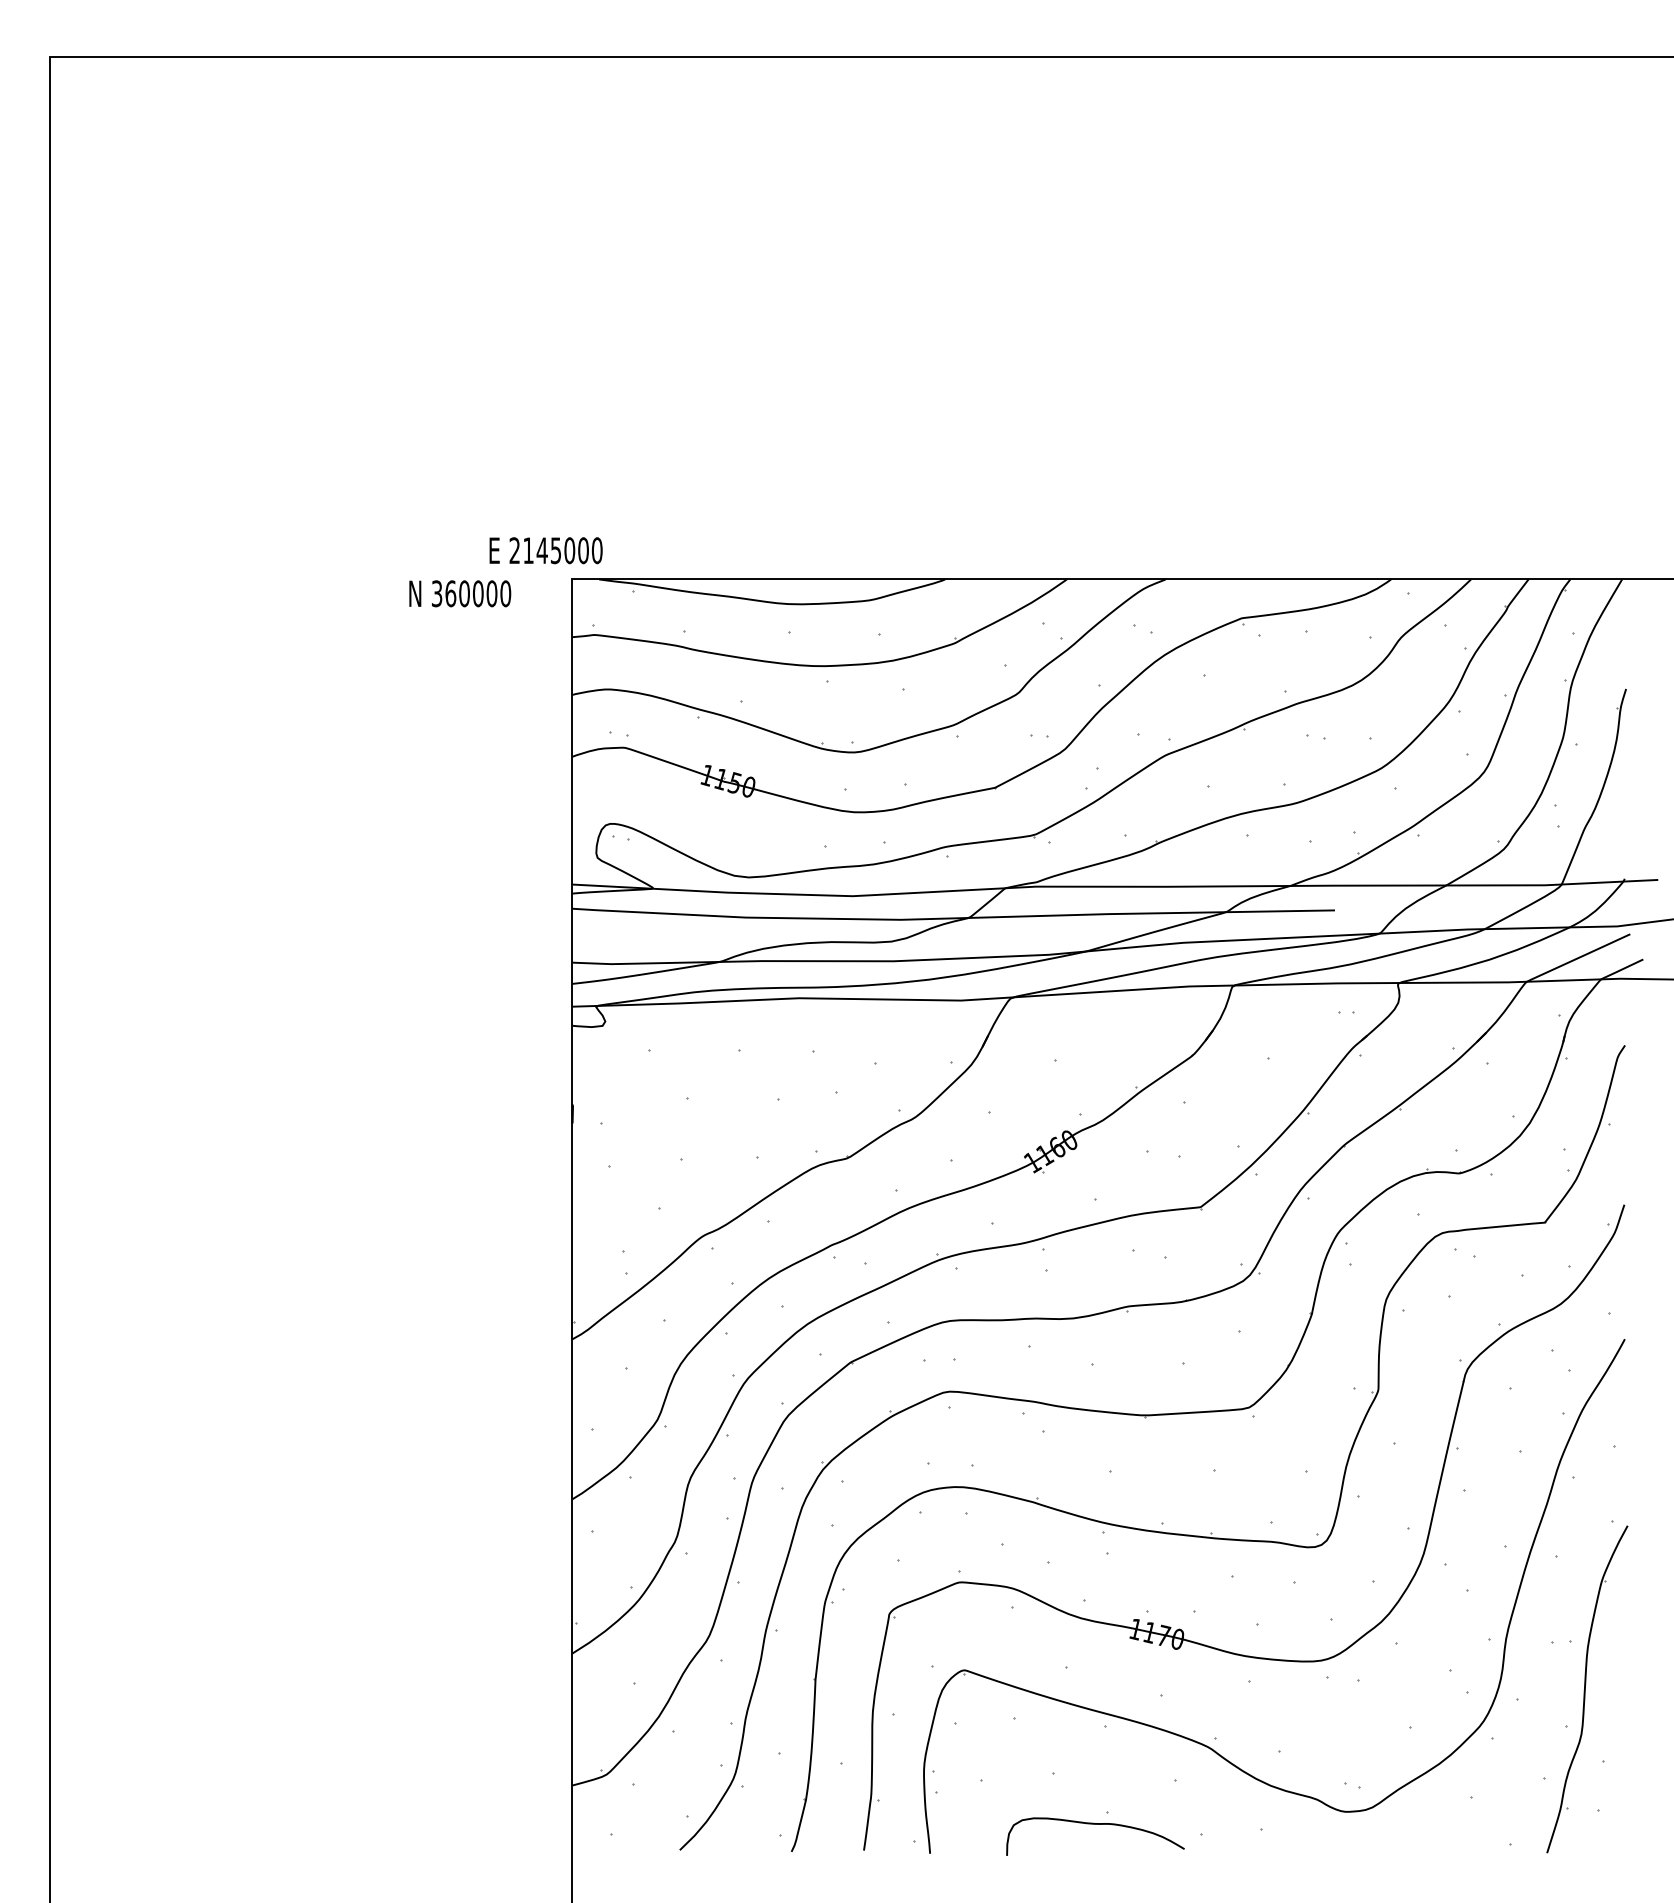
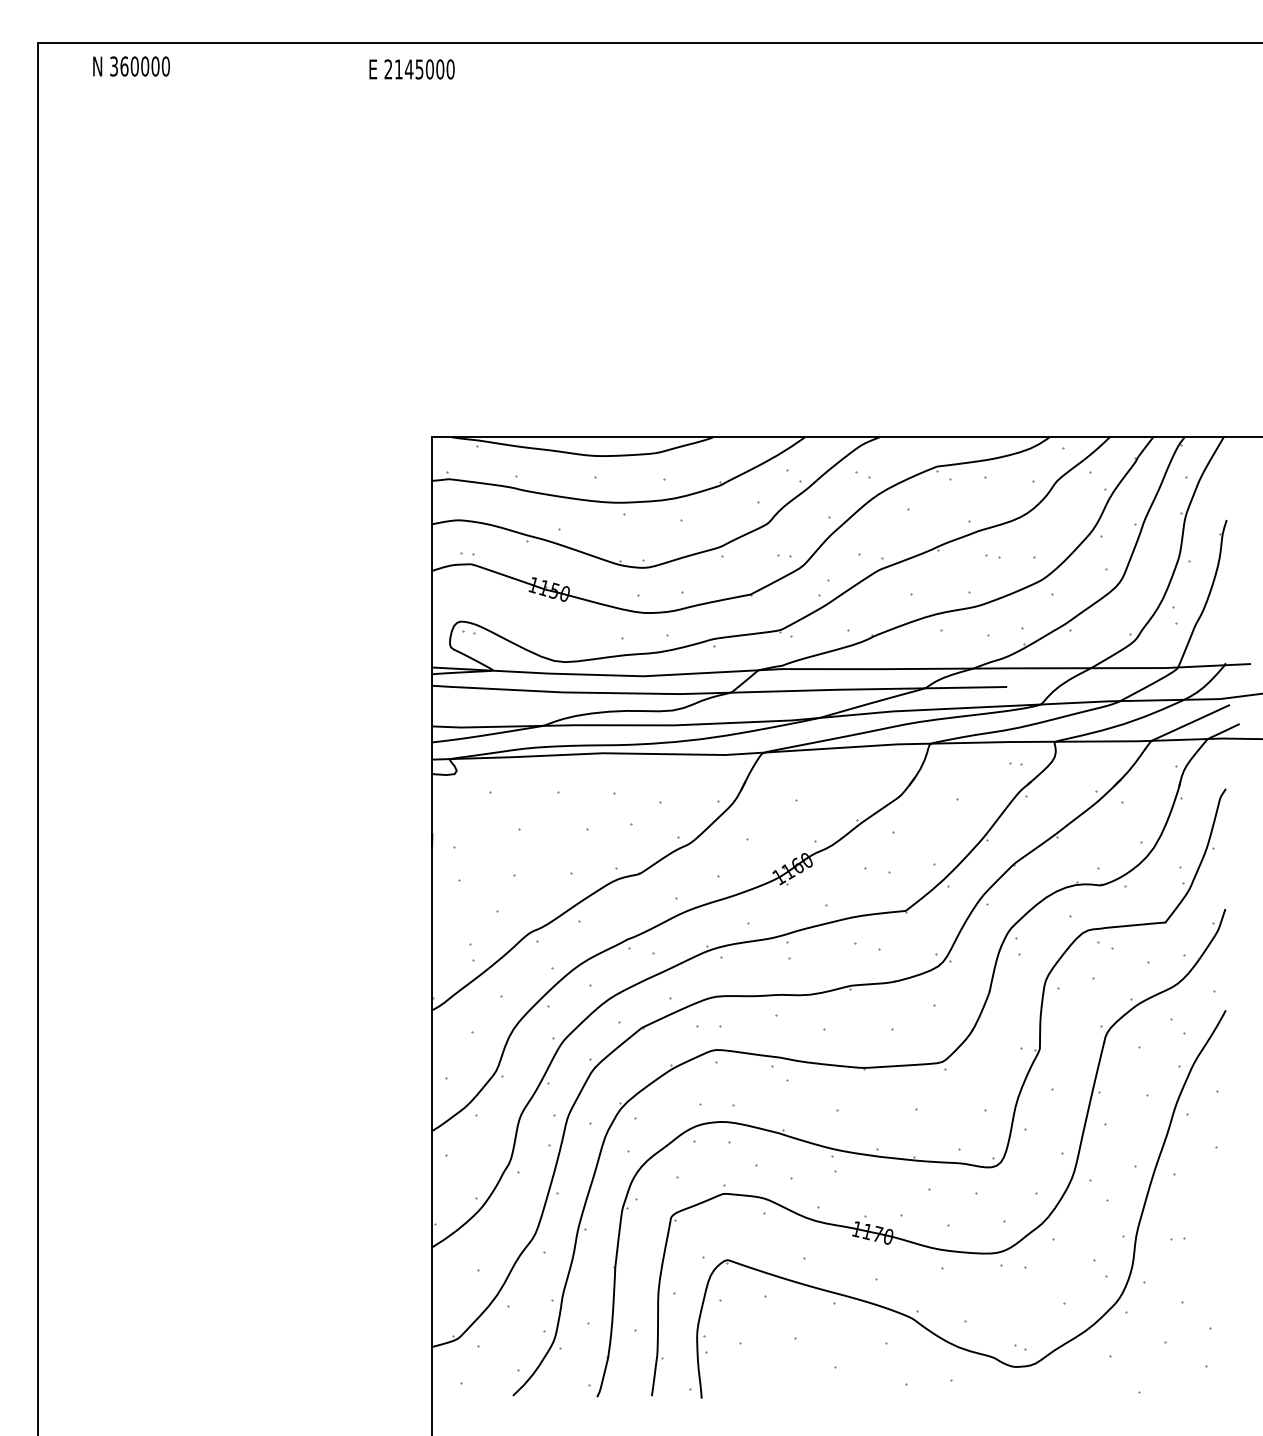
text: (545, 550) -> (411, 69), moved
text: (460, 593) -> (131, 66), moved
part: (1587, 1689) -> (1197, 1274), removed
curve: (1095, 1824) -> (826, 1376), removed

